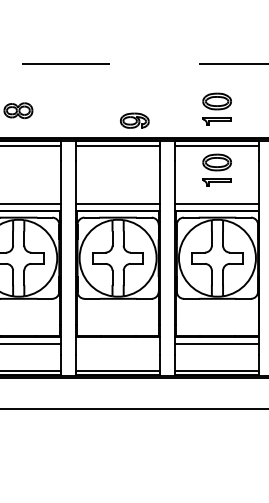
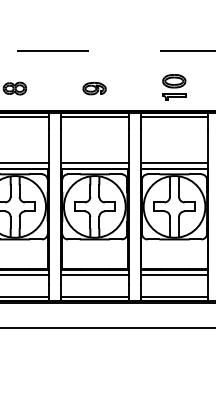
part: (134, 120) -> (94, 88), moved
part: (216, 169) -> (173, 135), removed
line: (118, 343) -> (95, 275), added

